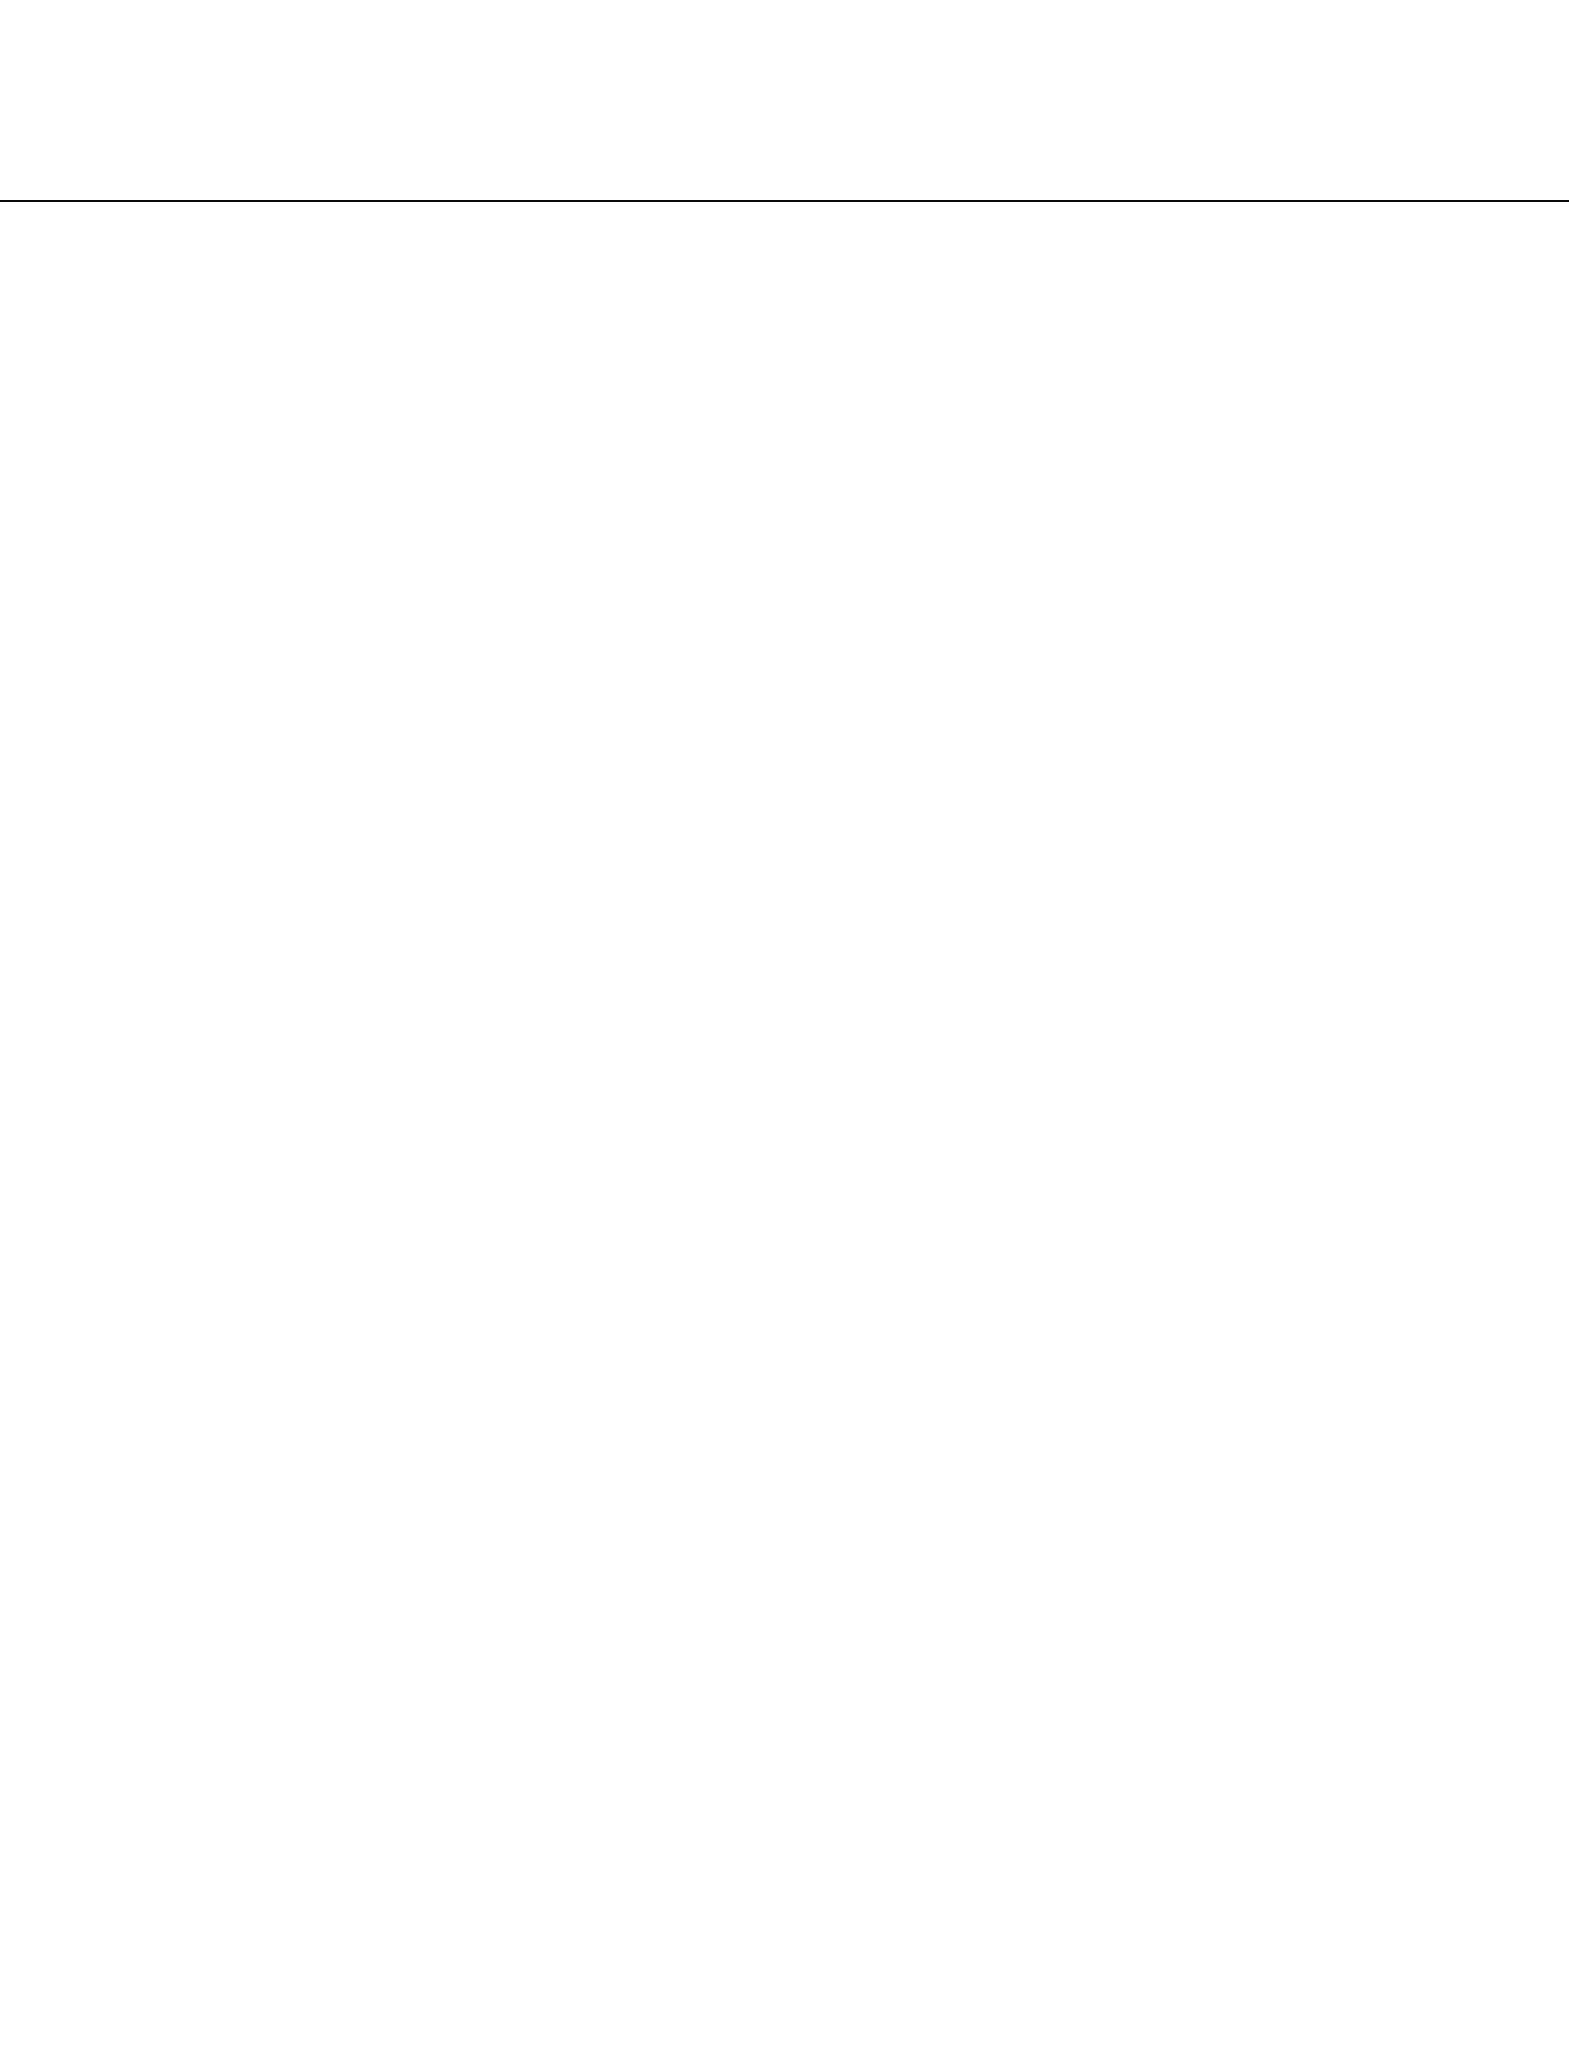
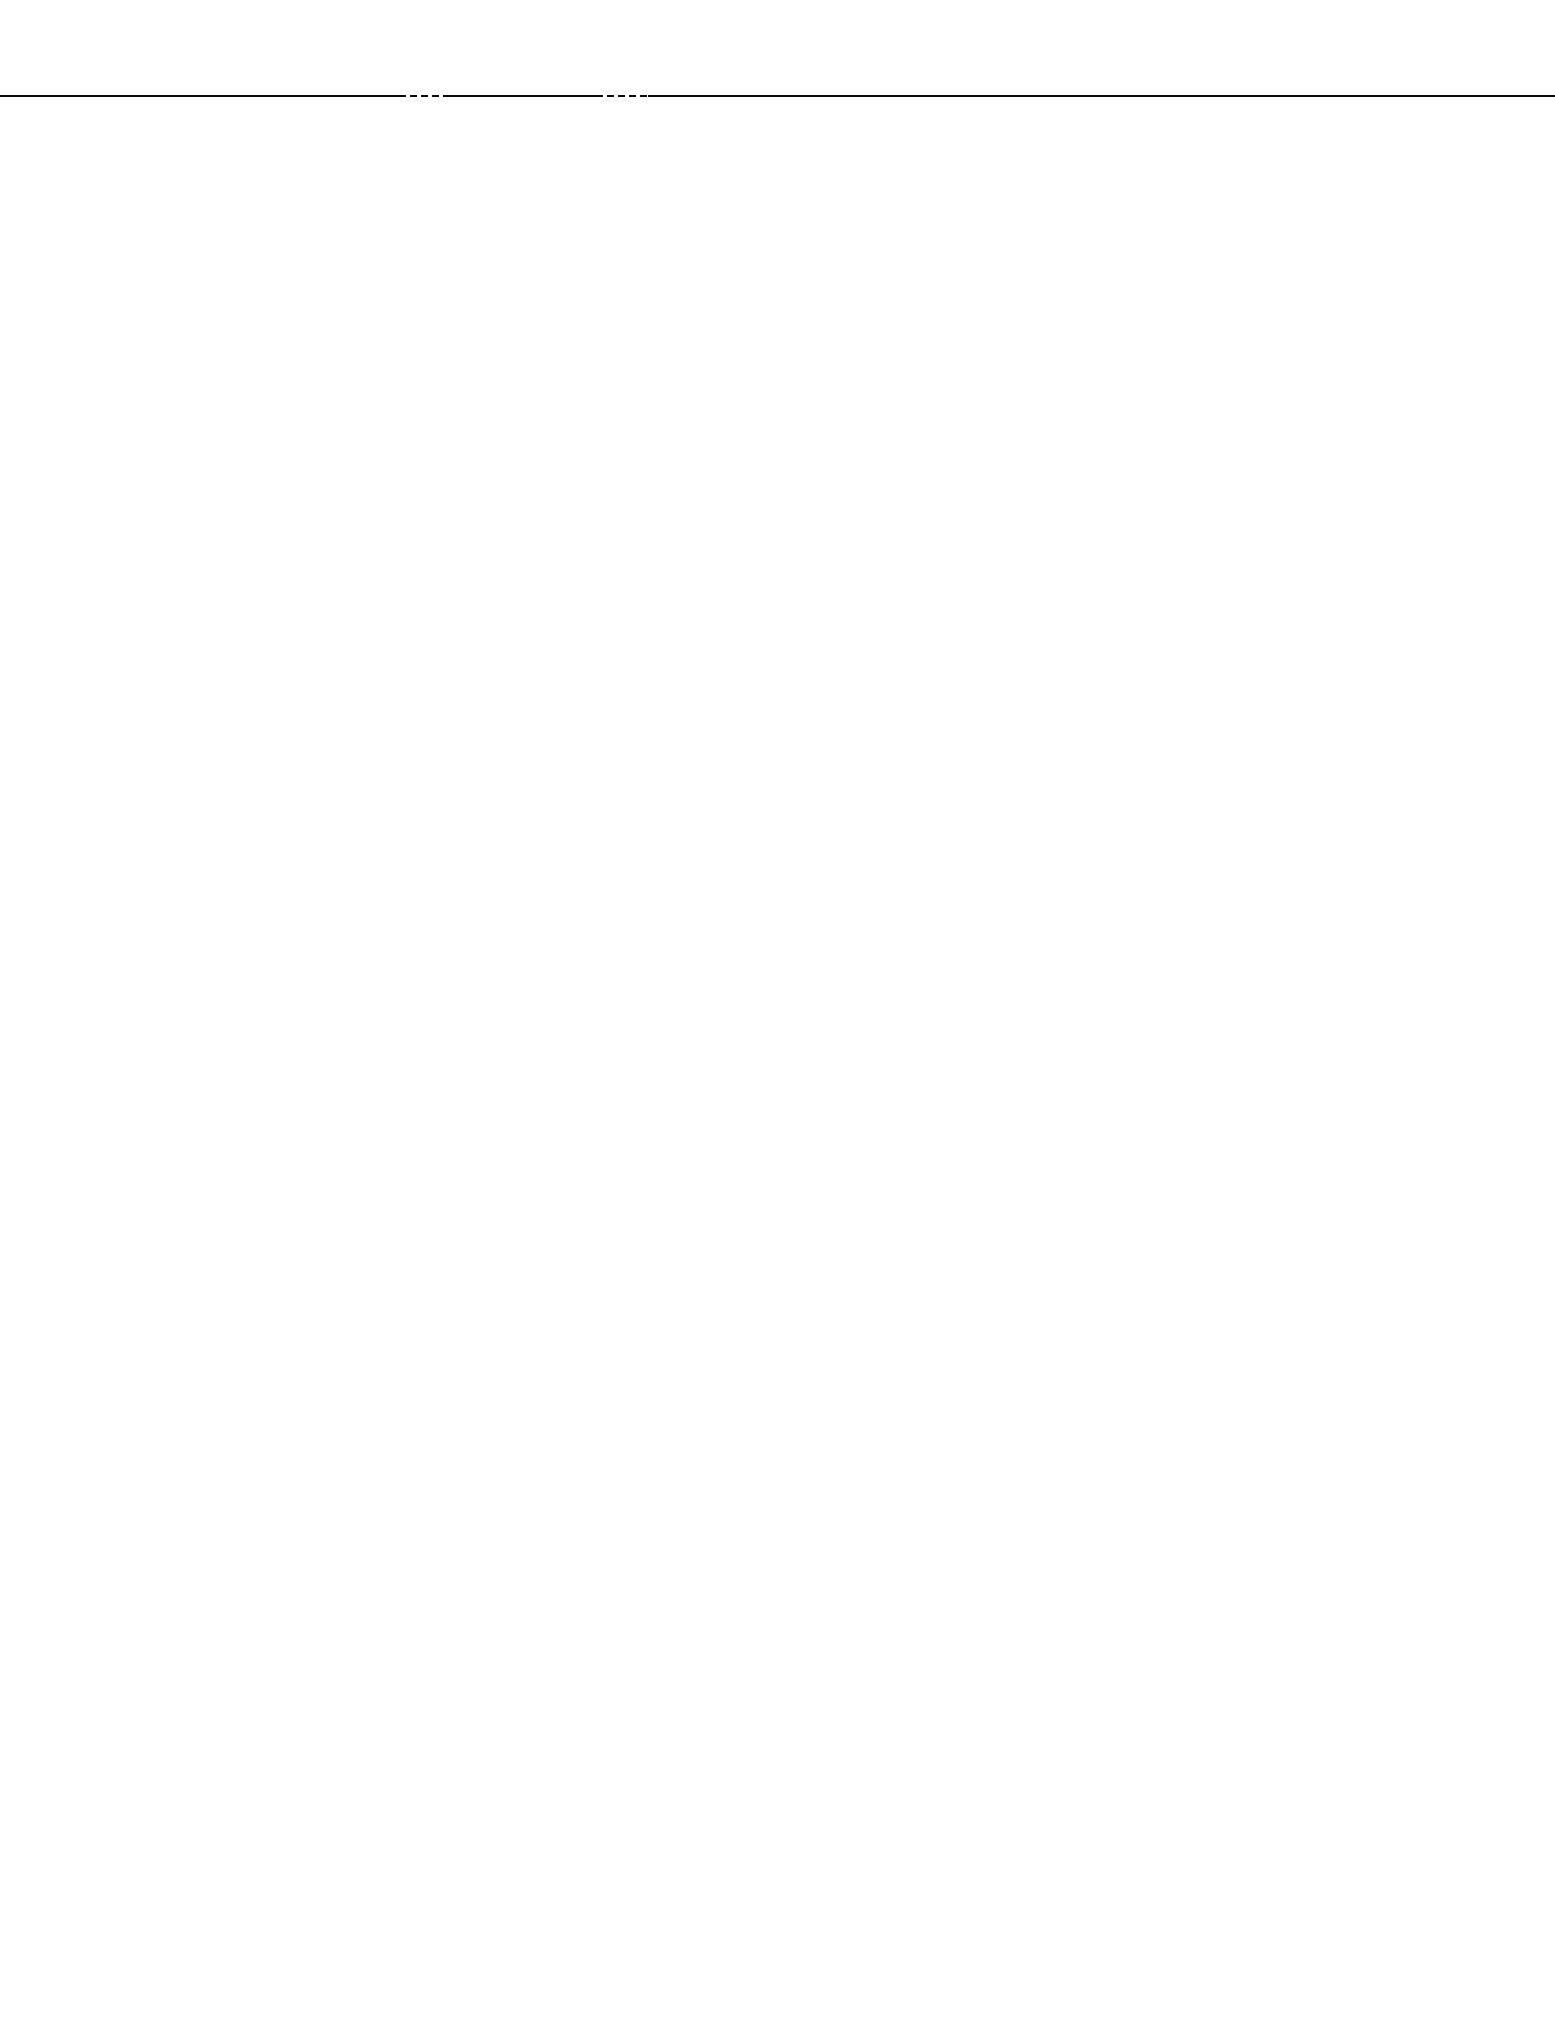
line: (452, 201) -> (422, 96), solid -> dashed
line: (656, 201) -> (622, 96), solid -> dashed

